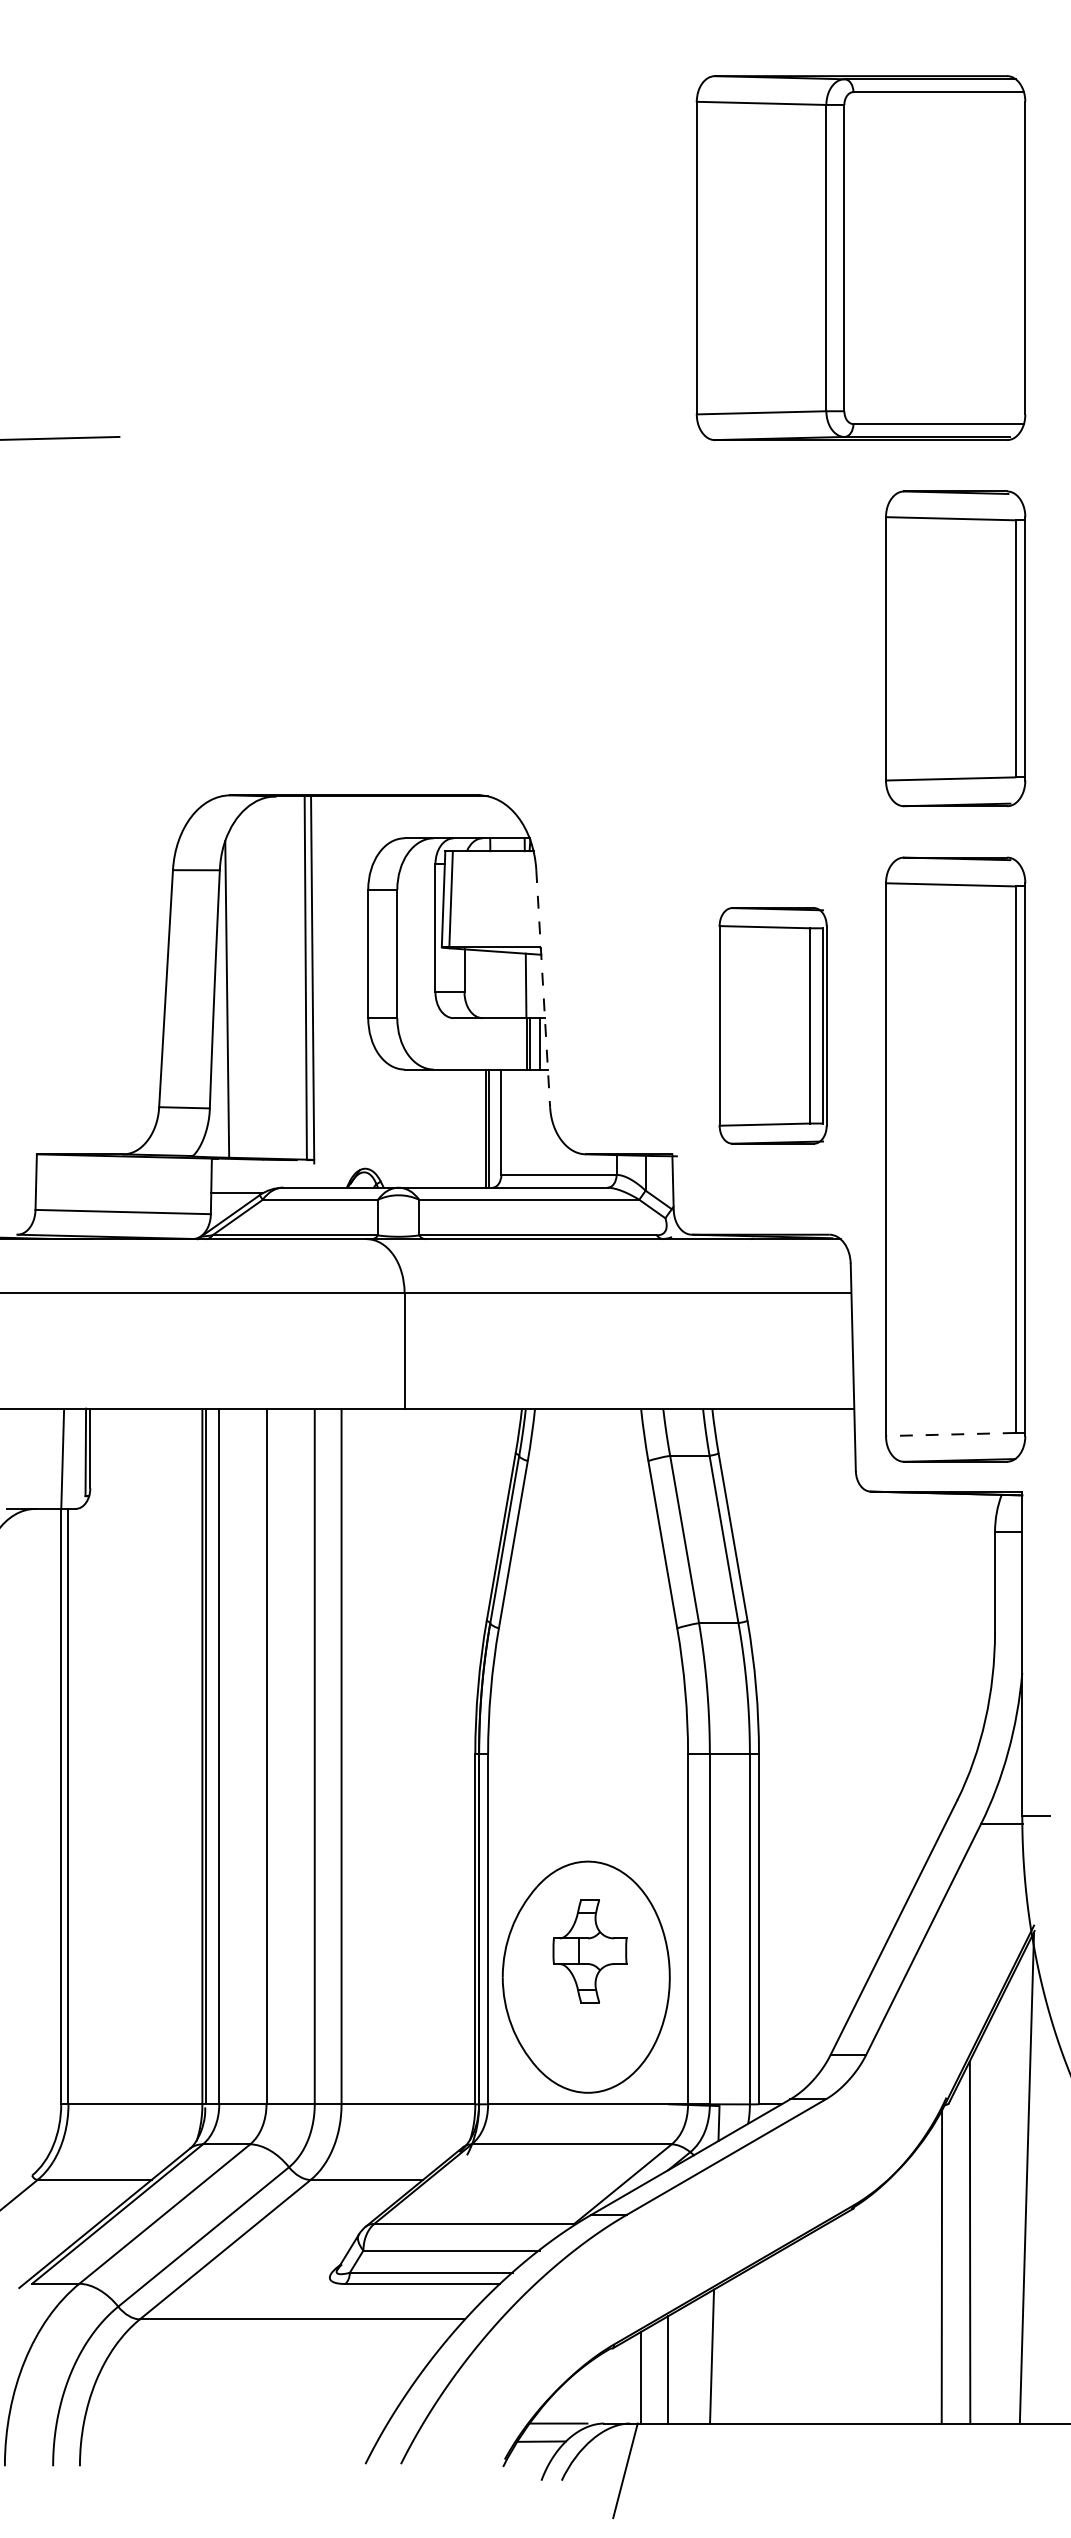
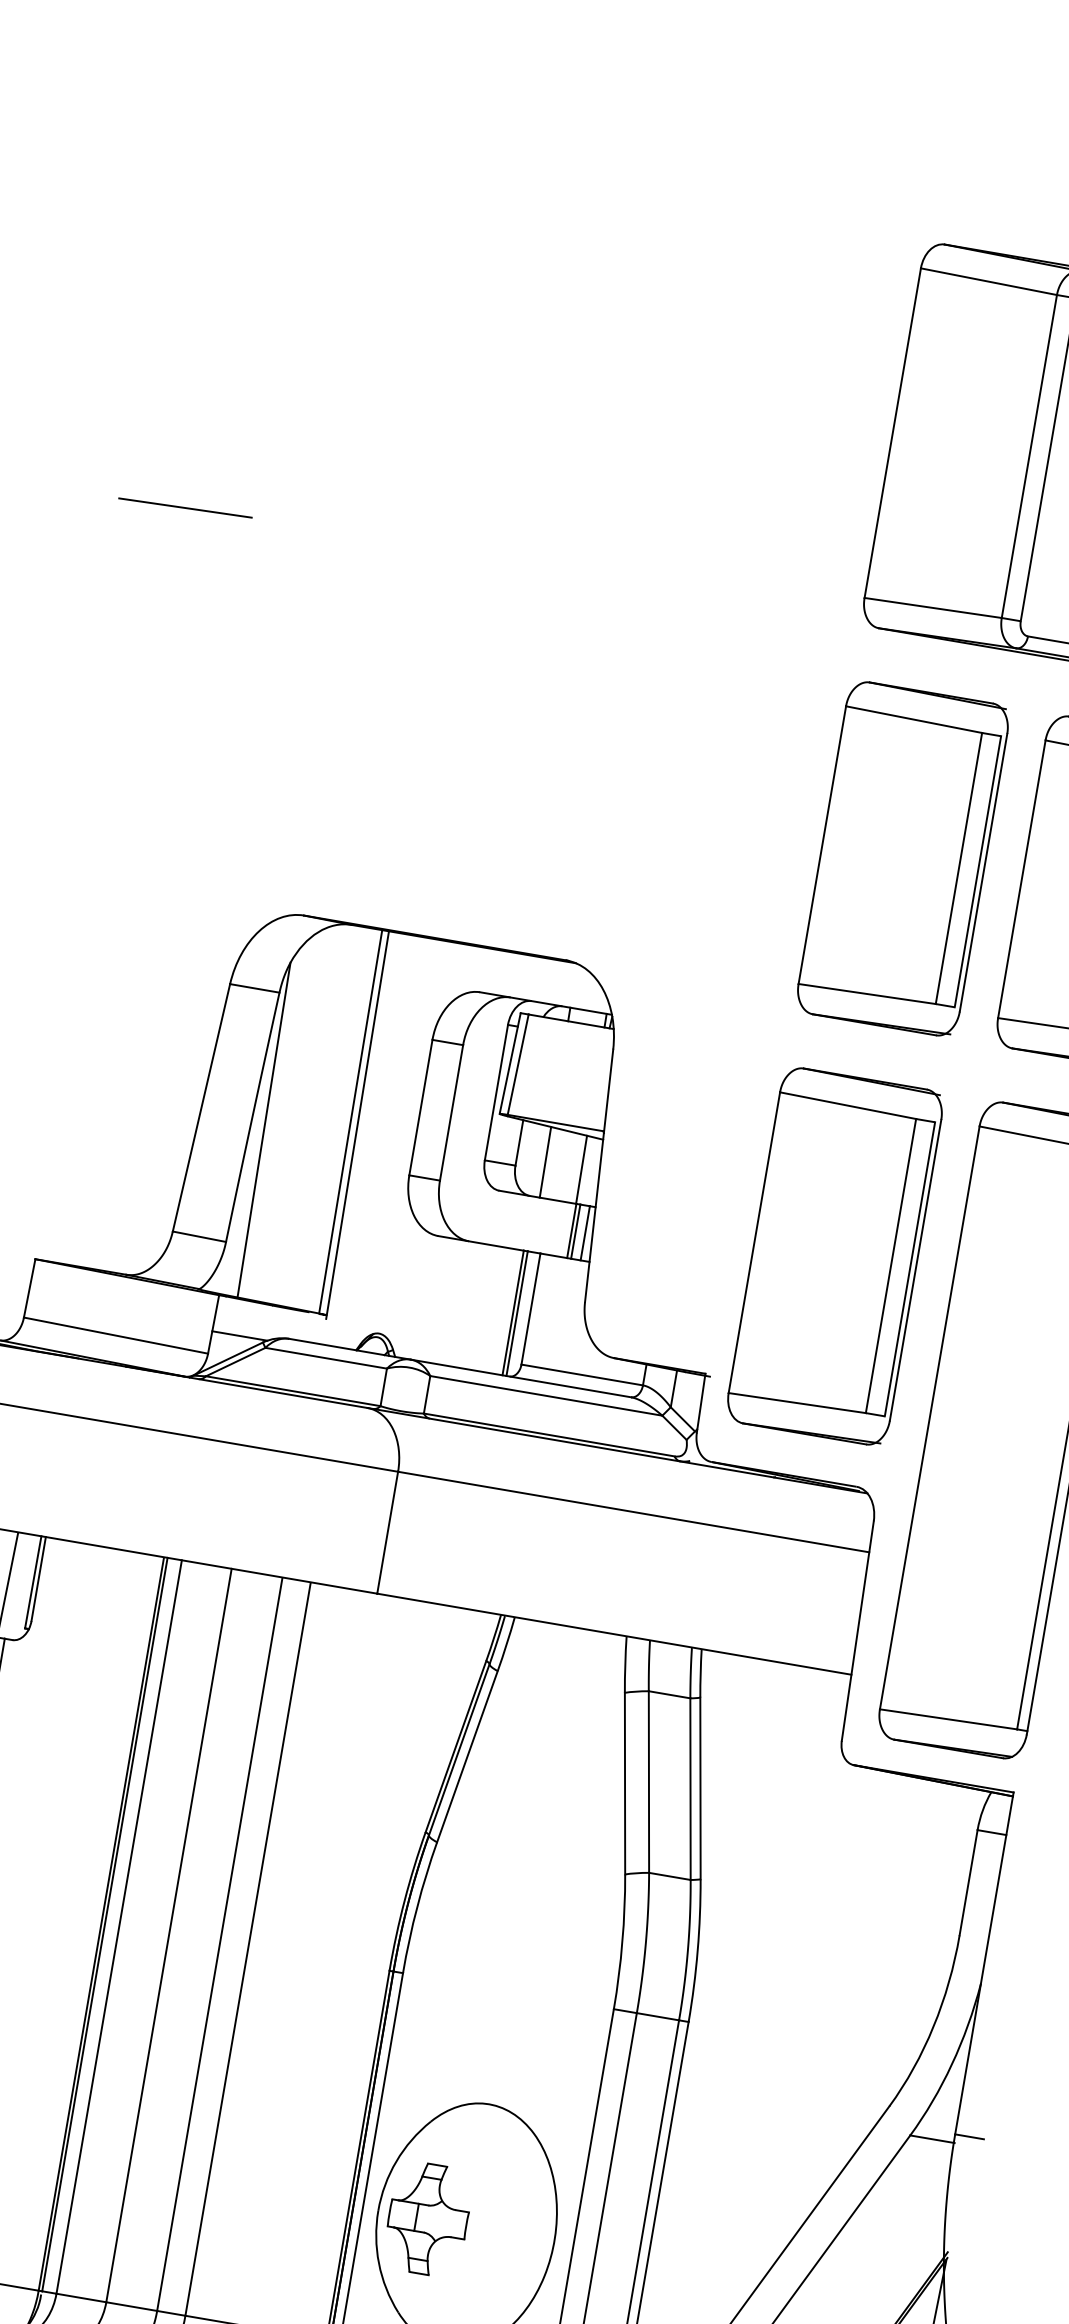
part: (772, 648) -> (902, 858), added
line: (491, 984) -> (545, 1162), added
line: (543, 988) -> (599, 1175), dashed -> solid
part: (772, 1025) -> (834, 1255), size x1.43
line: (950, 1434) -> (948, 1719), dashed -> solid
part: (589, 1951) -> (427, 2219), moved

